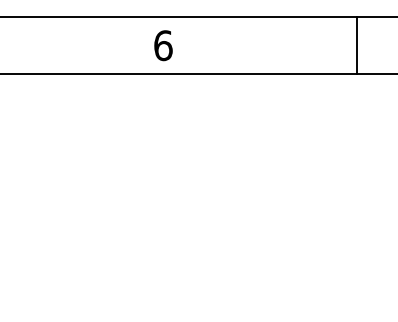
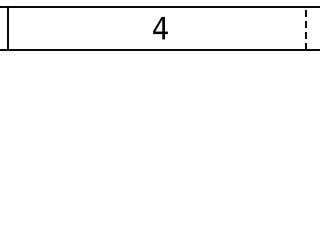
text: (163, 44) -> (160, 27), 6 -> 4
line: (357, 46) -> (306, 28), solid -> dashed

